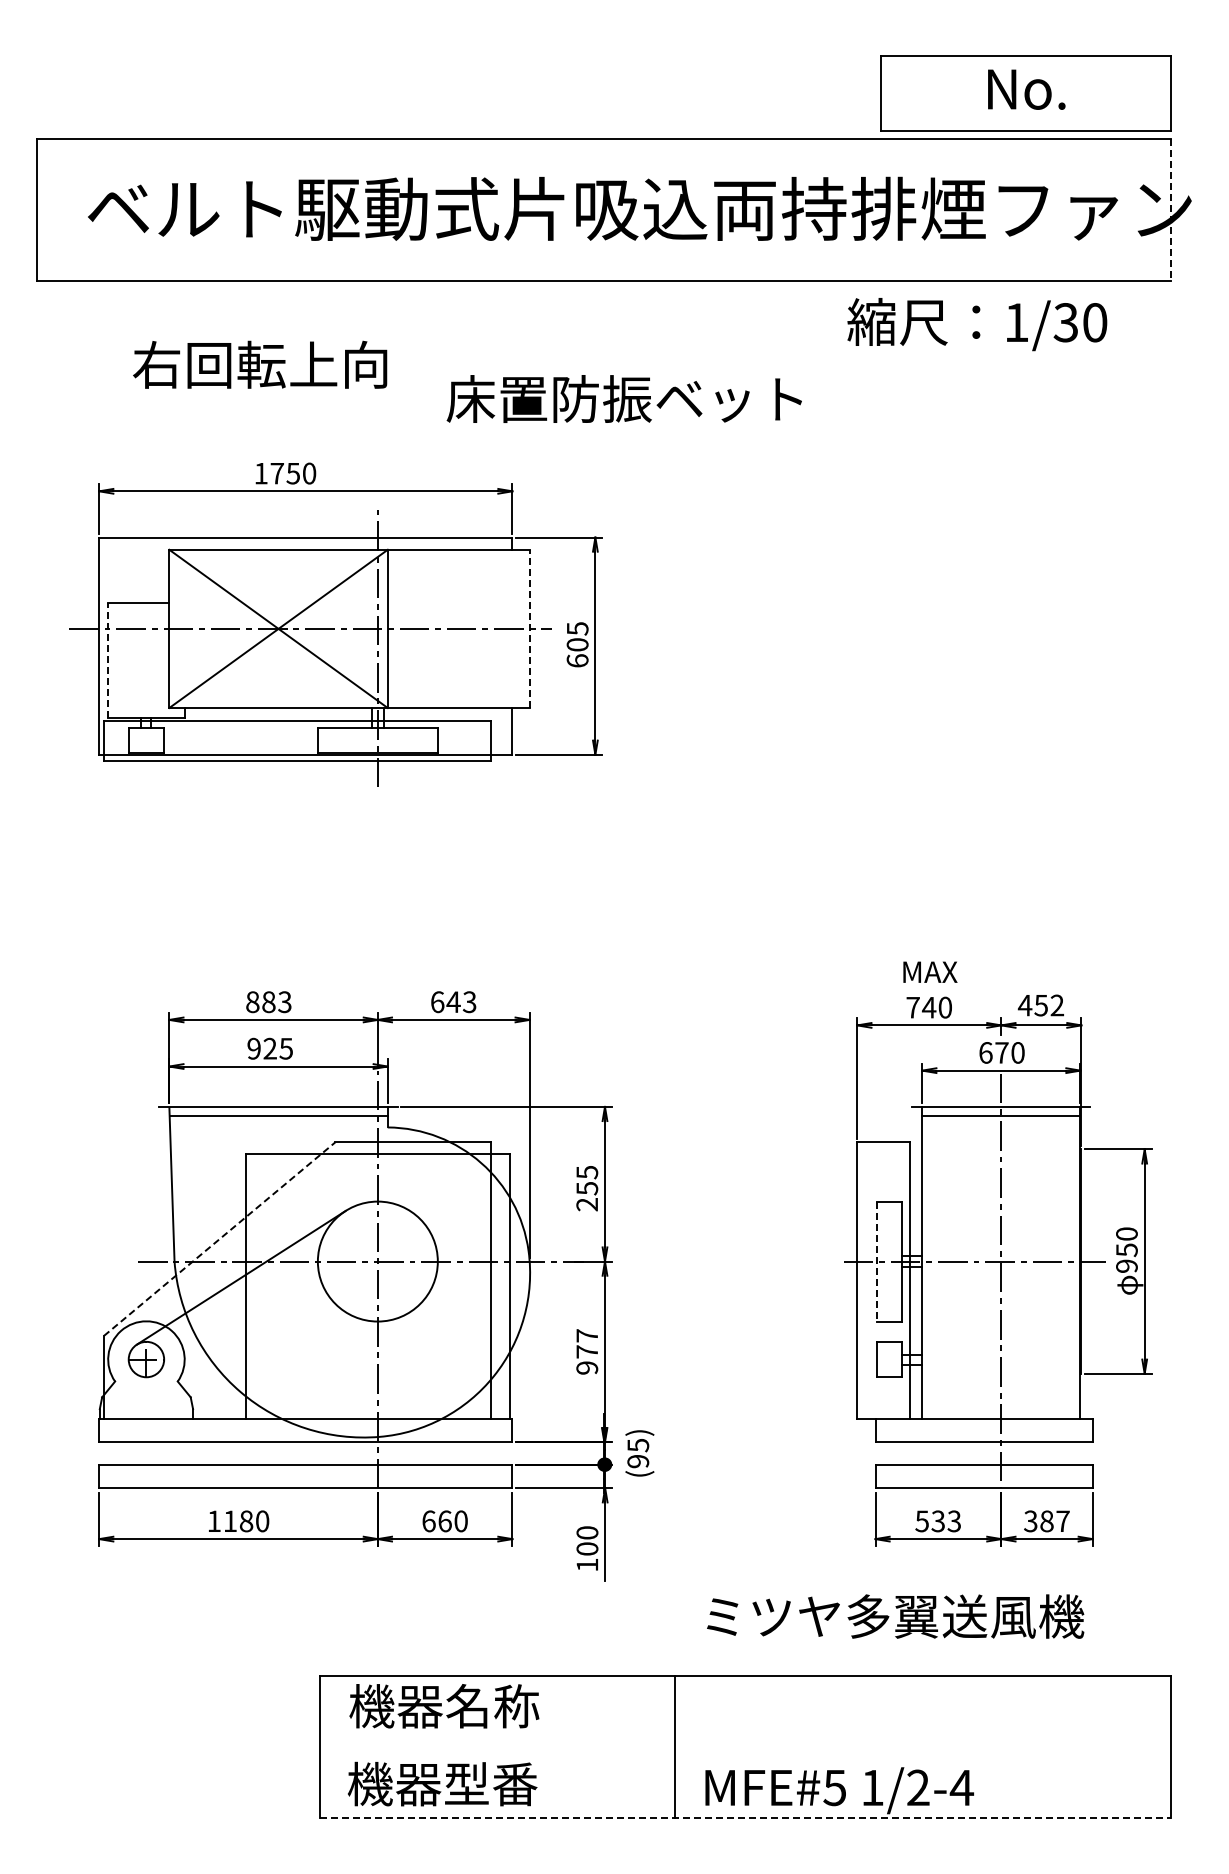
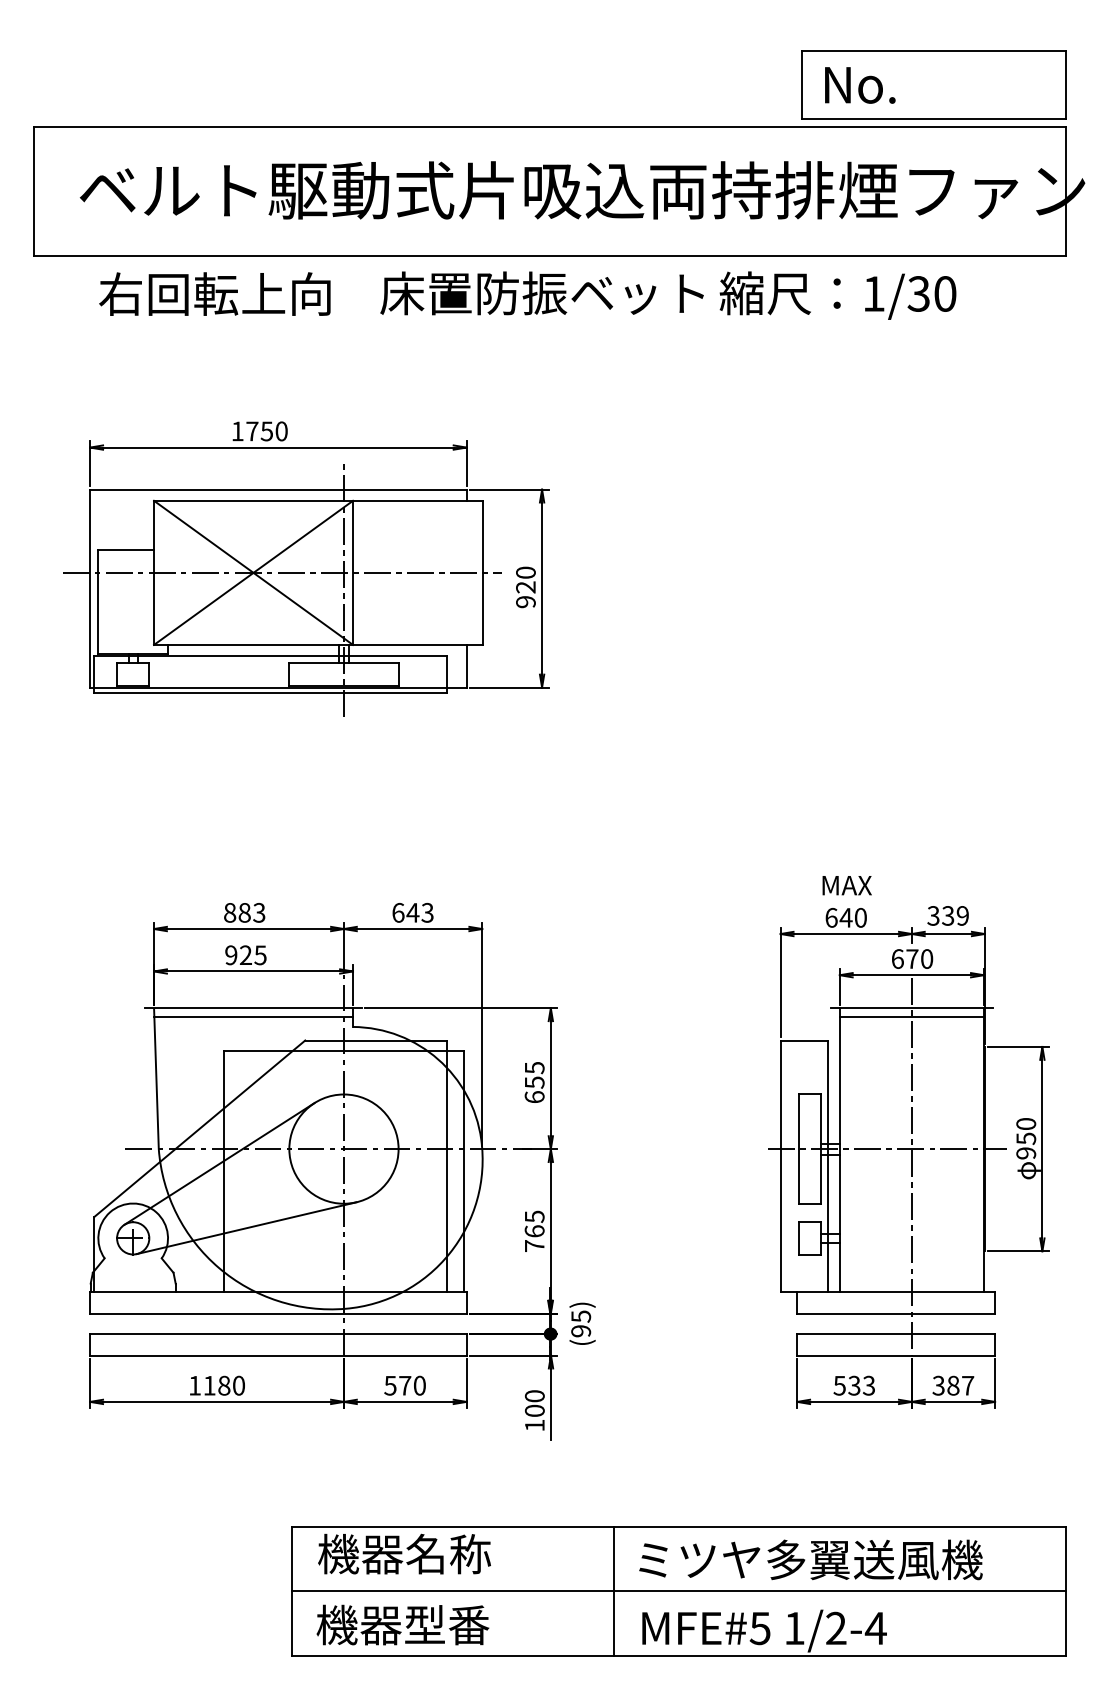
text: (1026, 89) -> (860, 85), moved
line: (1170, 210) -> (1065, 191), dashed -> solid
text: (977, 324) -> (838, 295), moved
text: (260, 364) -> (215, 293), moved
text: (623, 398) -> (541, 292), moved
line: (530, 628) -> (482, 572), dashed -> solid
text: (577, 644) -> (525, 587), 605 -> 920
line: (108, 660) -> (98, 601), dashed -> solid
text: (1040, 1005) -> (947, 915), 452 -> 339
text: (912, 1007) -> (830, 917), 740 -> 640
text: (587, 1204) -> (534, 1097), 255 -> 655
line: (219, 1239) -> (199, 1129), dashed -> solid
line: (877, 1261) -> (799, 1149), dashed -> solid
line: (270, 1347) -> (246, 1227), added
text: (587, 1351) -> (534, 1231), 977 -> 765
text: (436, 1521) -> (397, 1385), 660 -> 570
text: (895, 1616) -> (810, 1559), moved
line: (745, 1746) -> (678, 1590), added
line: (745, 1817) -> (678, 1655), dashed -> solid

